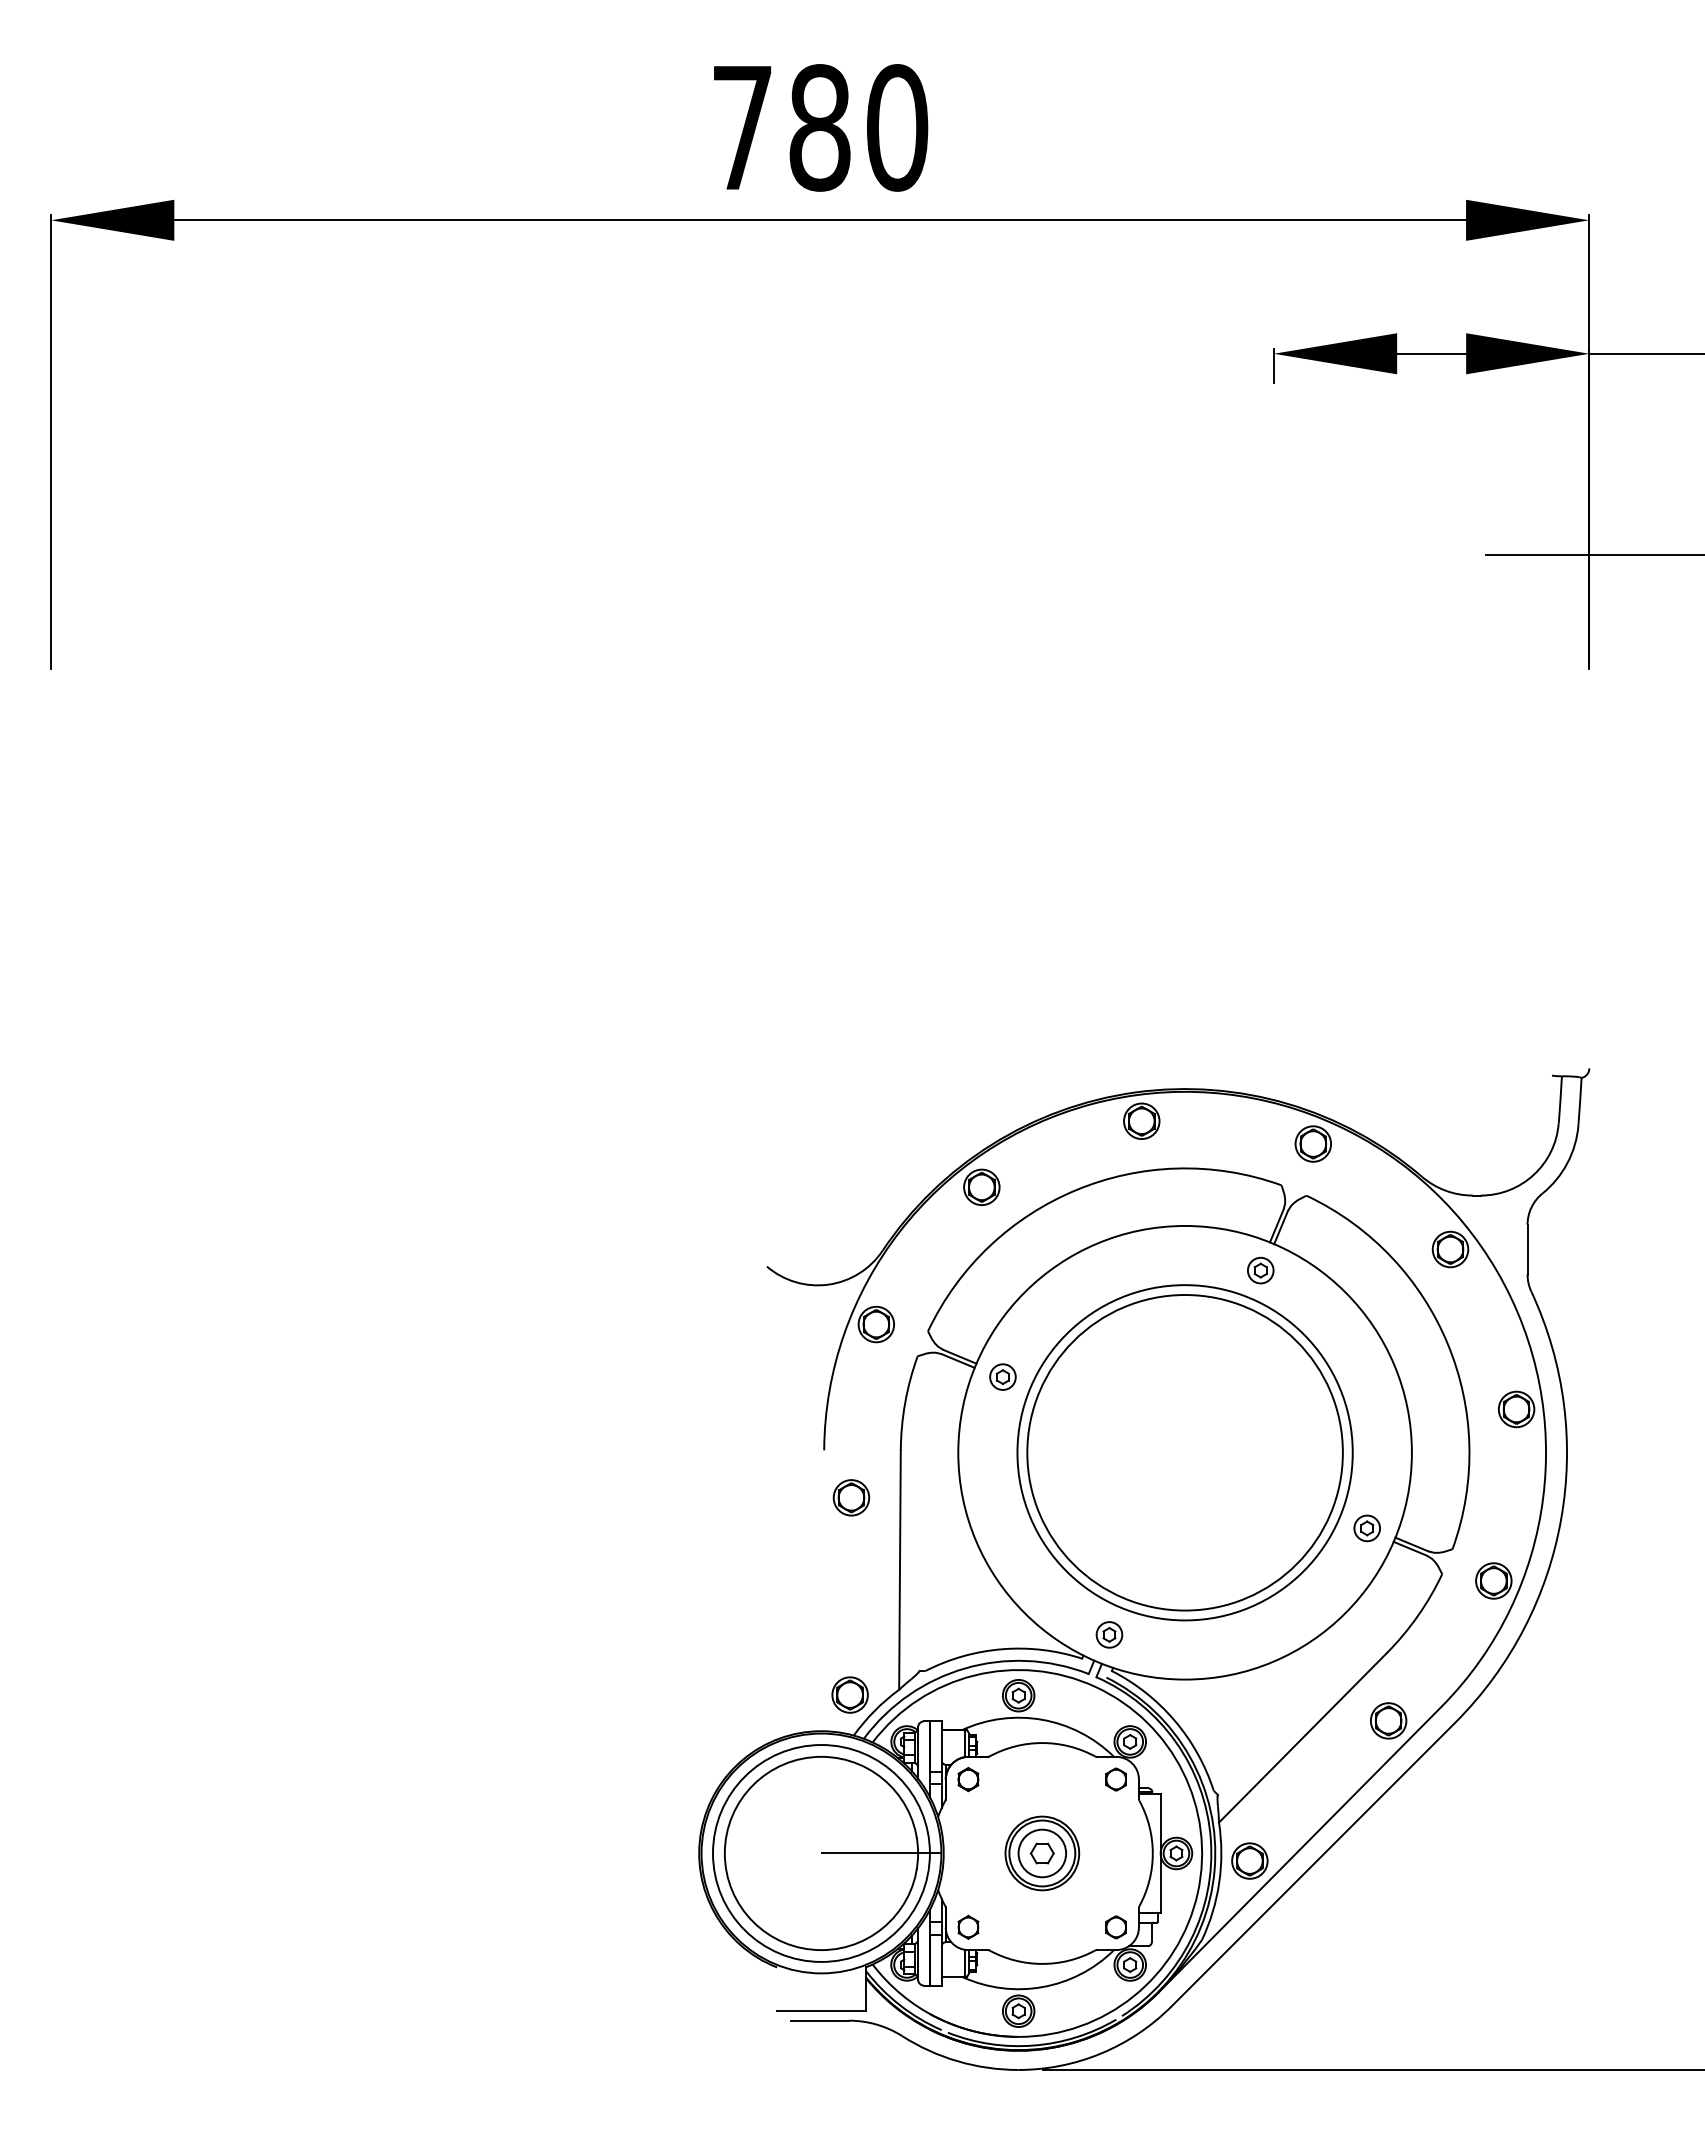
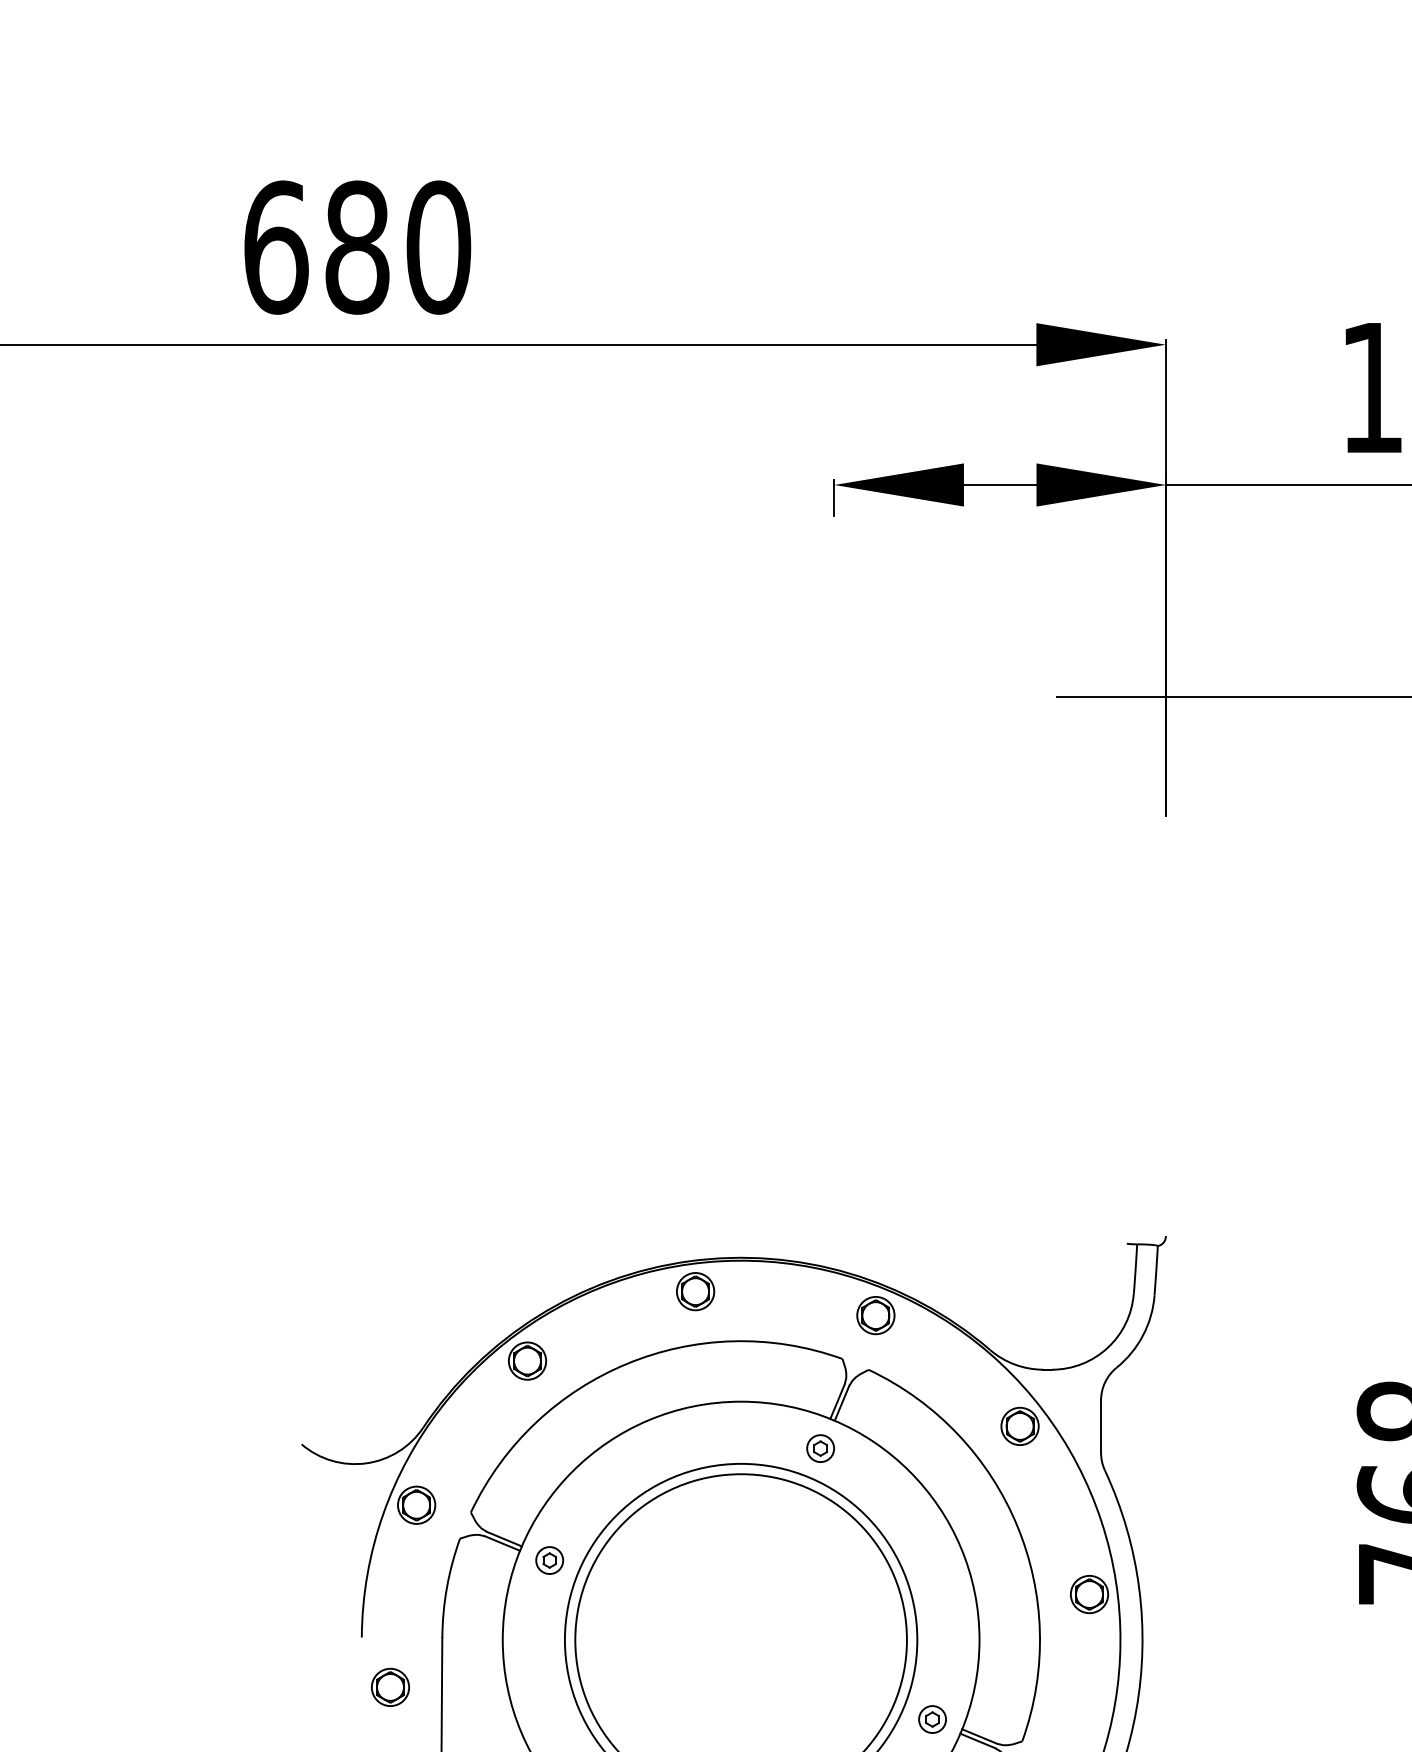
text: (742, 127) -> (275, 247), 780 -> 680

